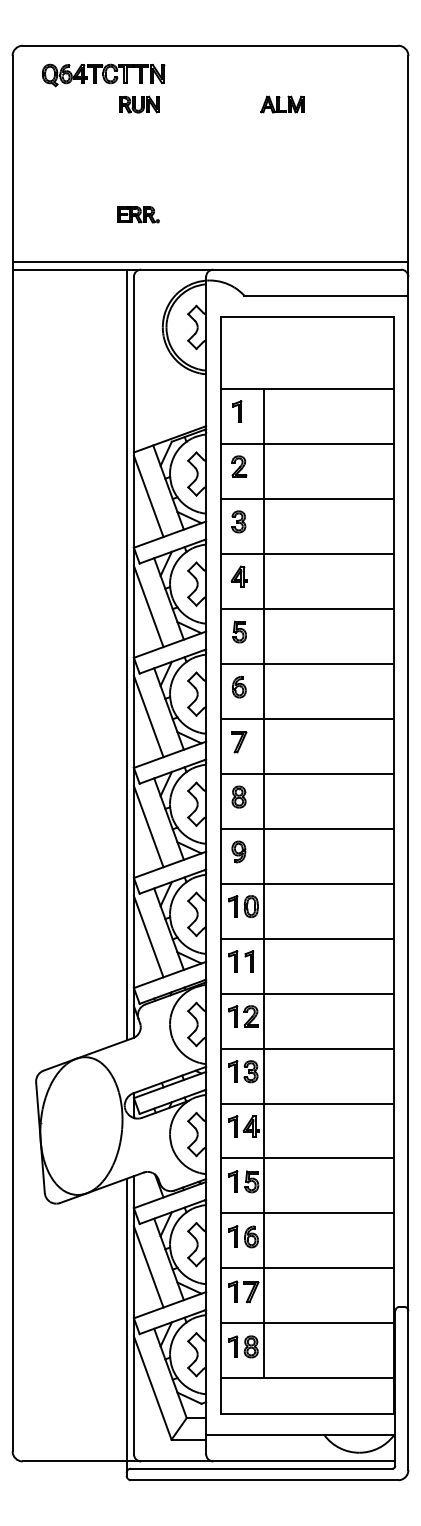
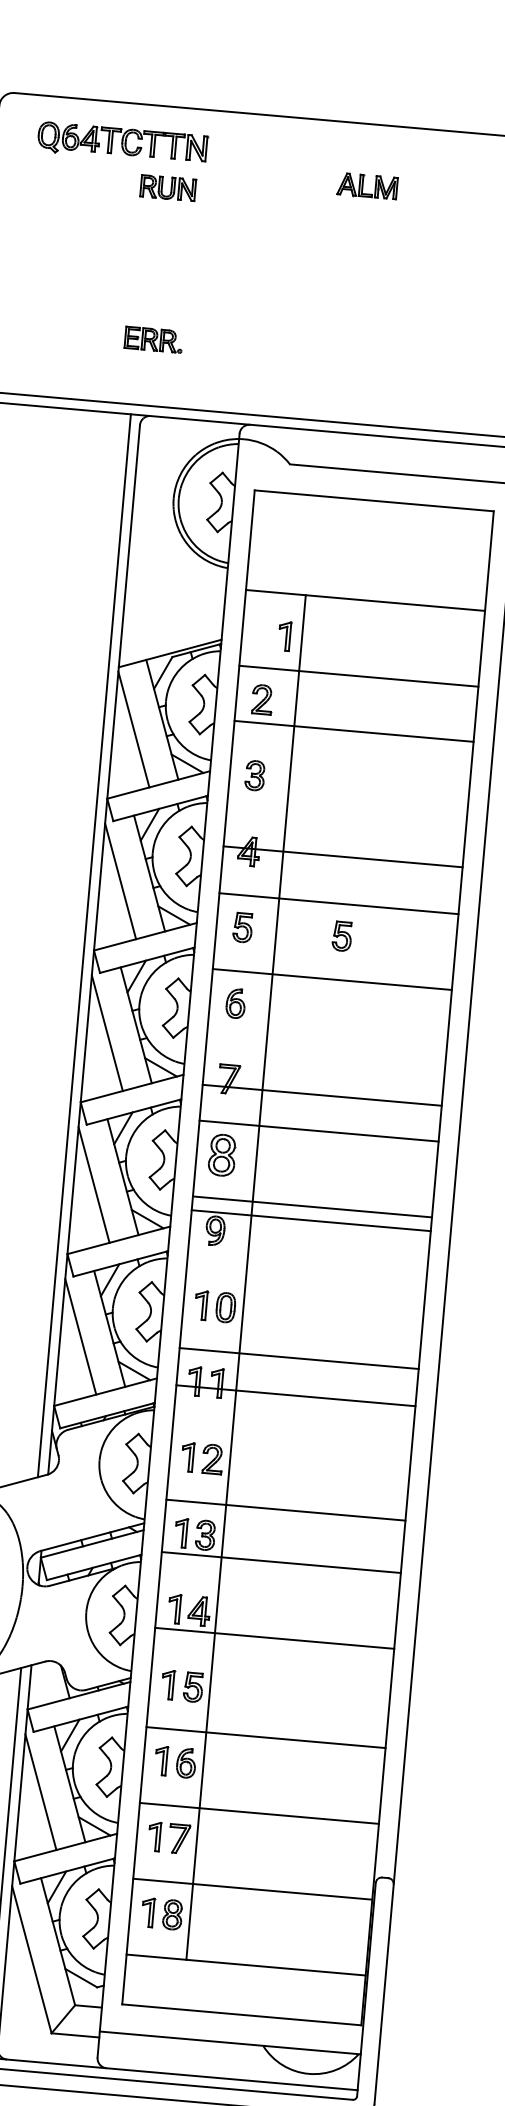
part: (282, 104) -> (367, 186), moved
part: (237, 411) -> (284, 635), moved
line: (306, 498) -> (353, 730), moved
line: (306, 553) -> (342, 856), moved
part: (311, 631) -> (342, 935), added
line: (306, 718) -> (321, 1094), moved
part: (238, 796) -> (221, 1154), size x1.4
line: (306, 883) -> (310, 1220), moved
line: (306, 993) -> (294, 1395), moved
line: (306, 1103) -> (280, 1562), moved
line: (306, 1158) -> (273, 1638), moved

